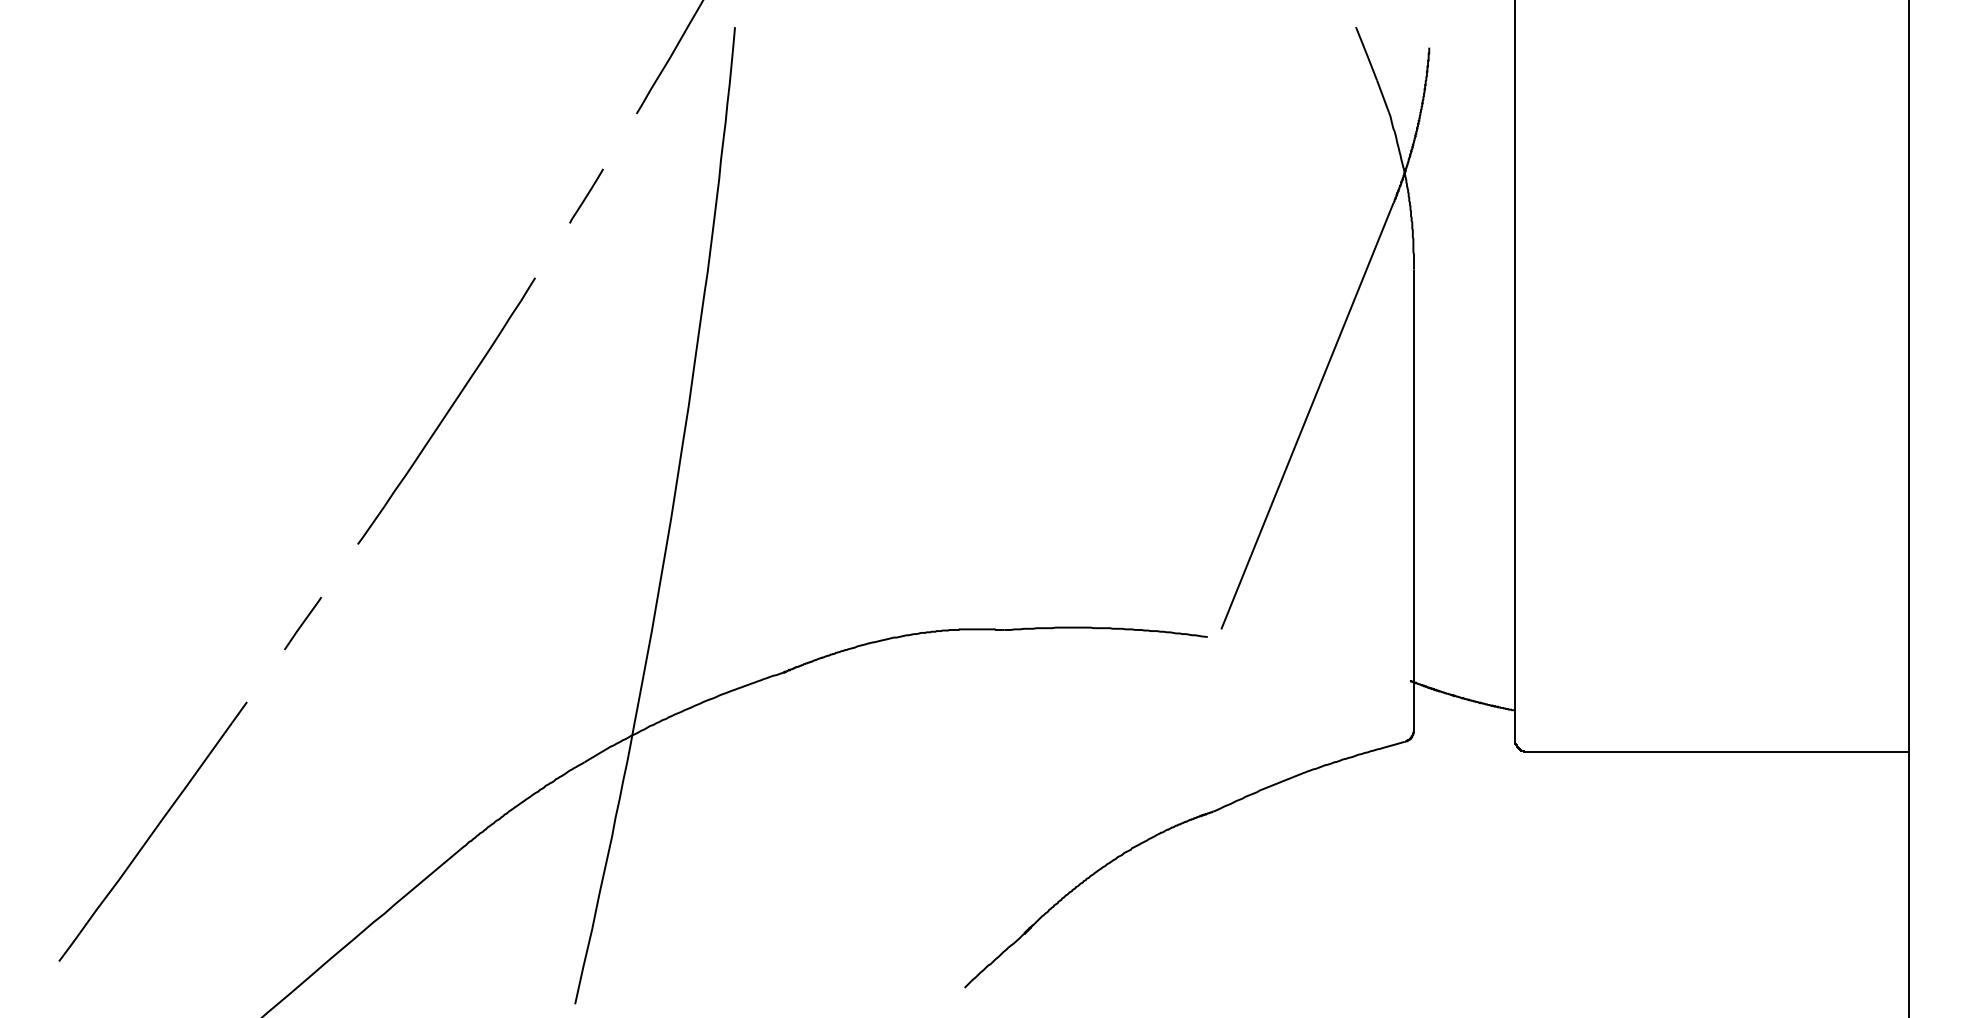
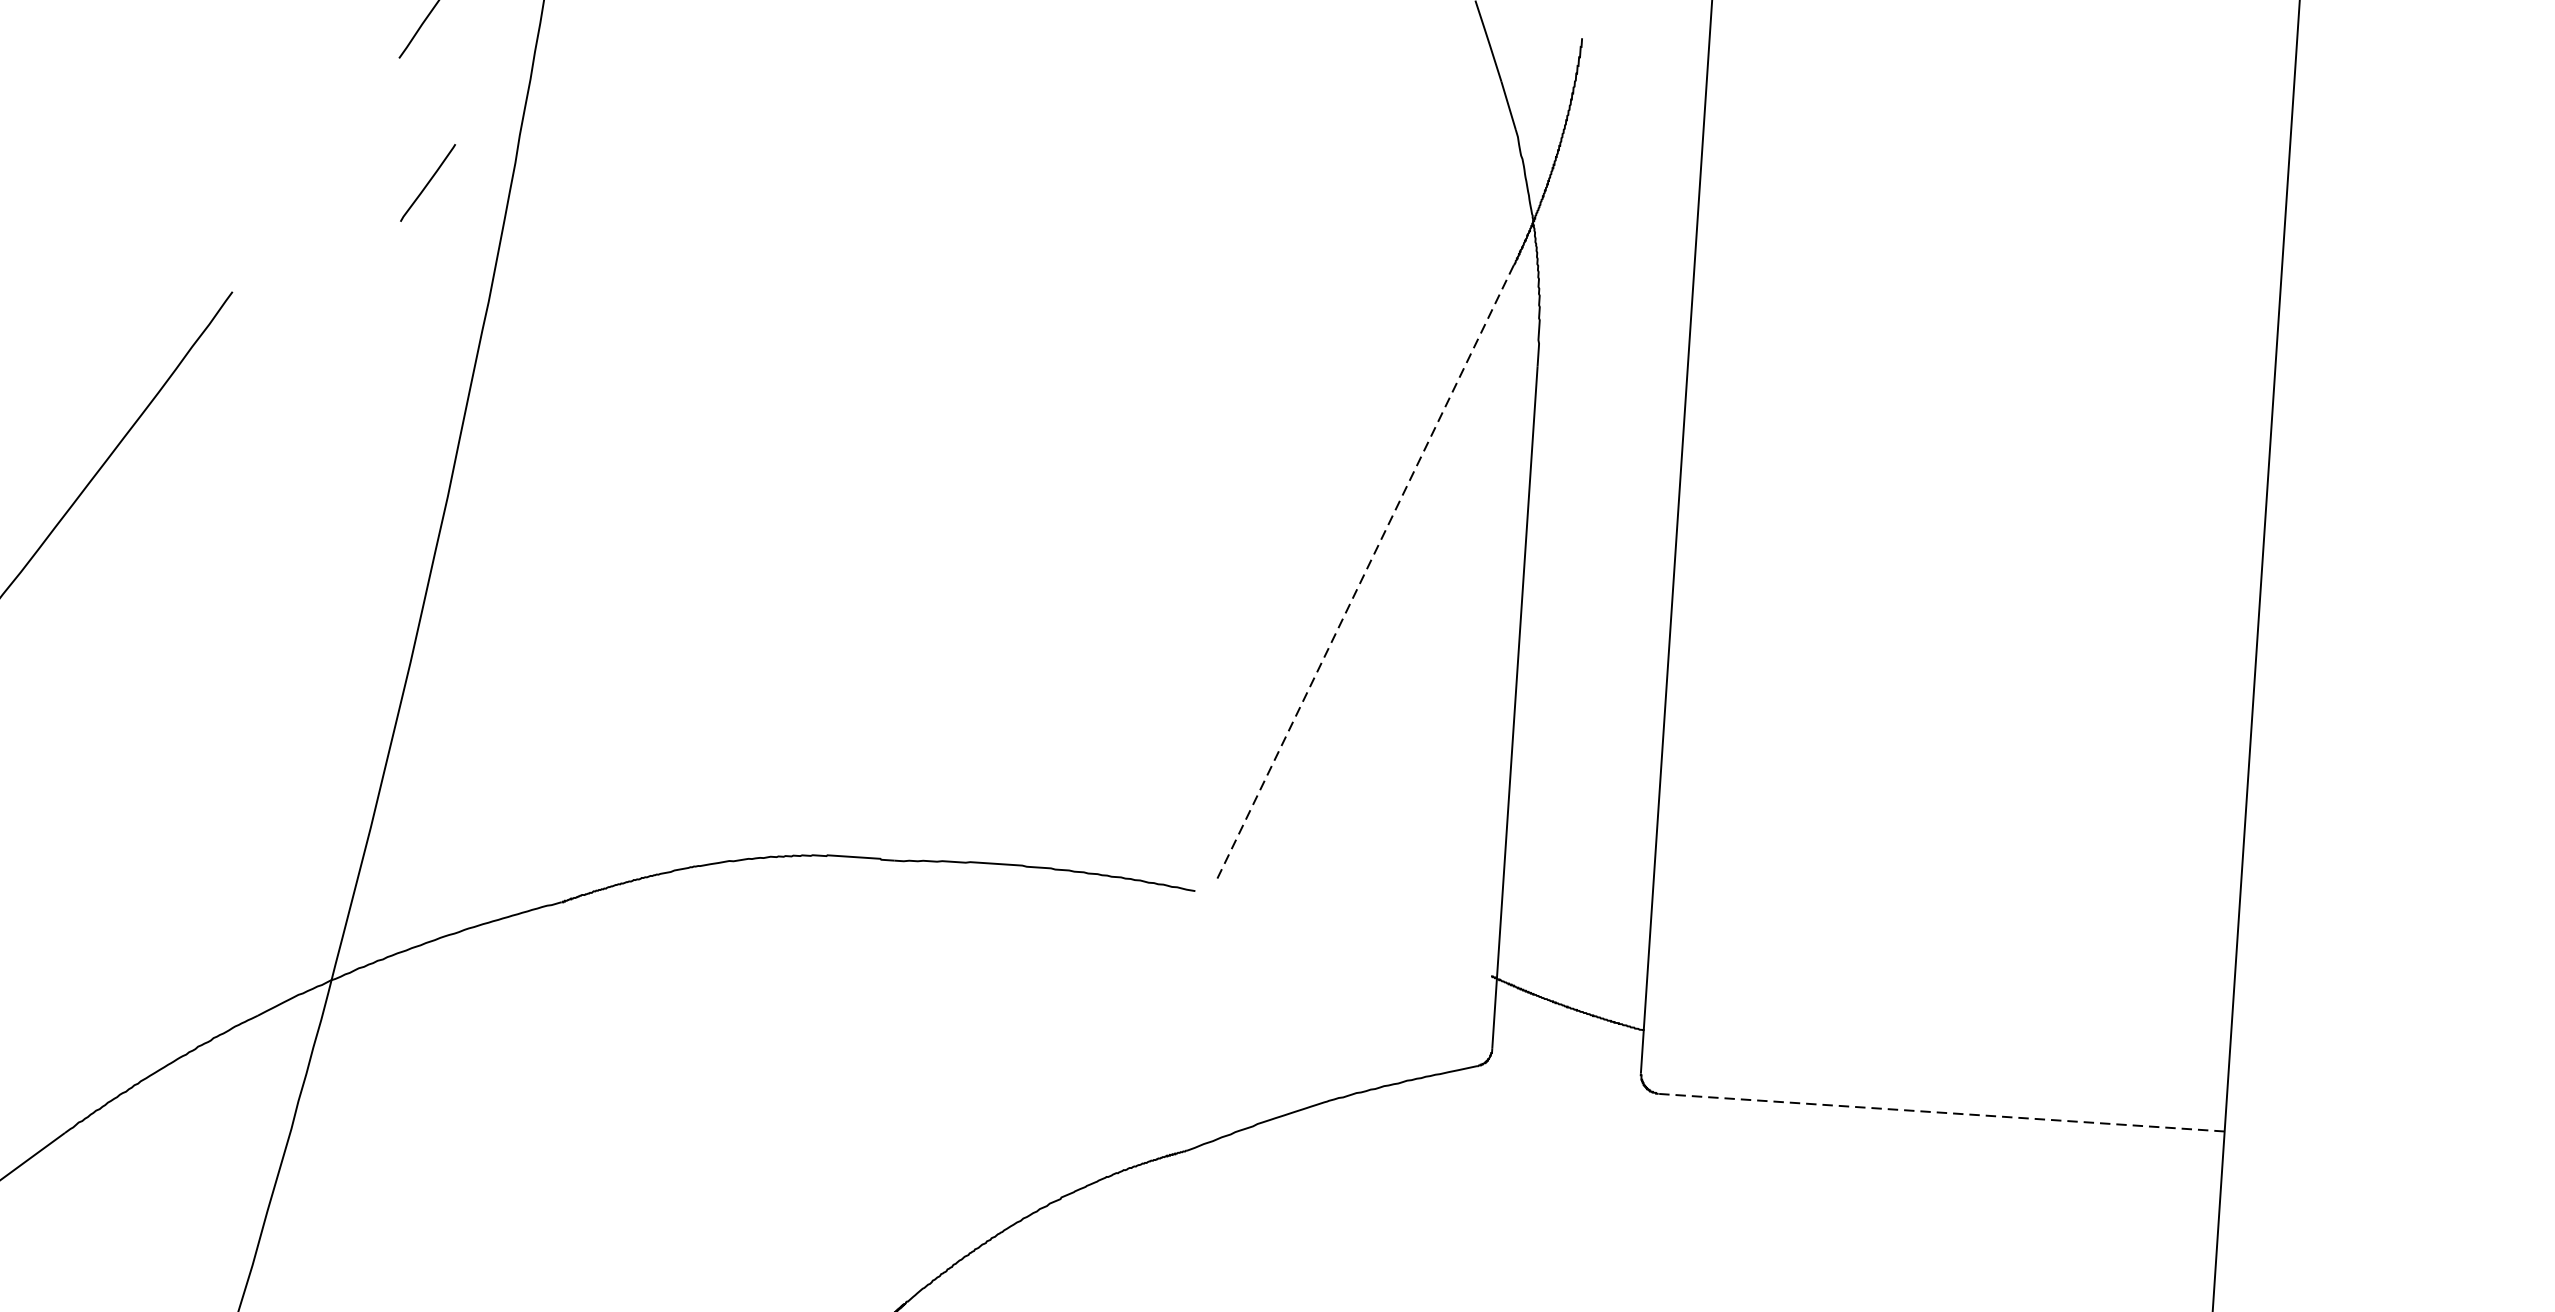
line: (586, 195) -> (428, 181), moved
line: (1307, 416) -> (1365, 573), solid -> dashed
line: (1718, 752) -> (1941, 1112), solid -> dashed

